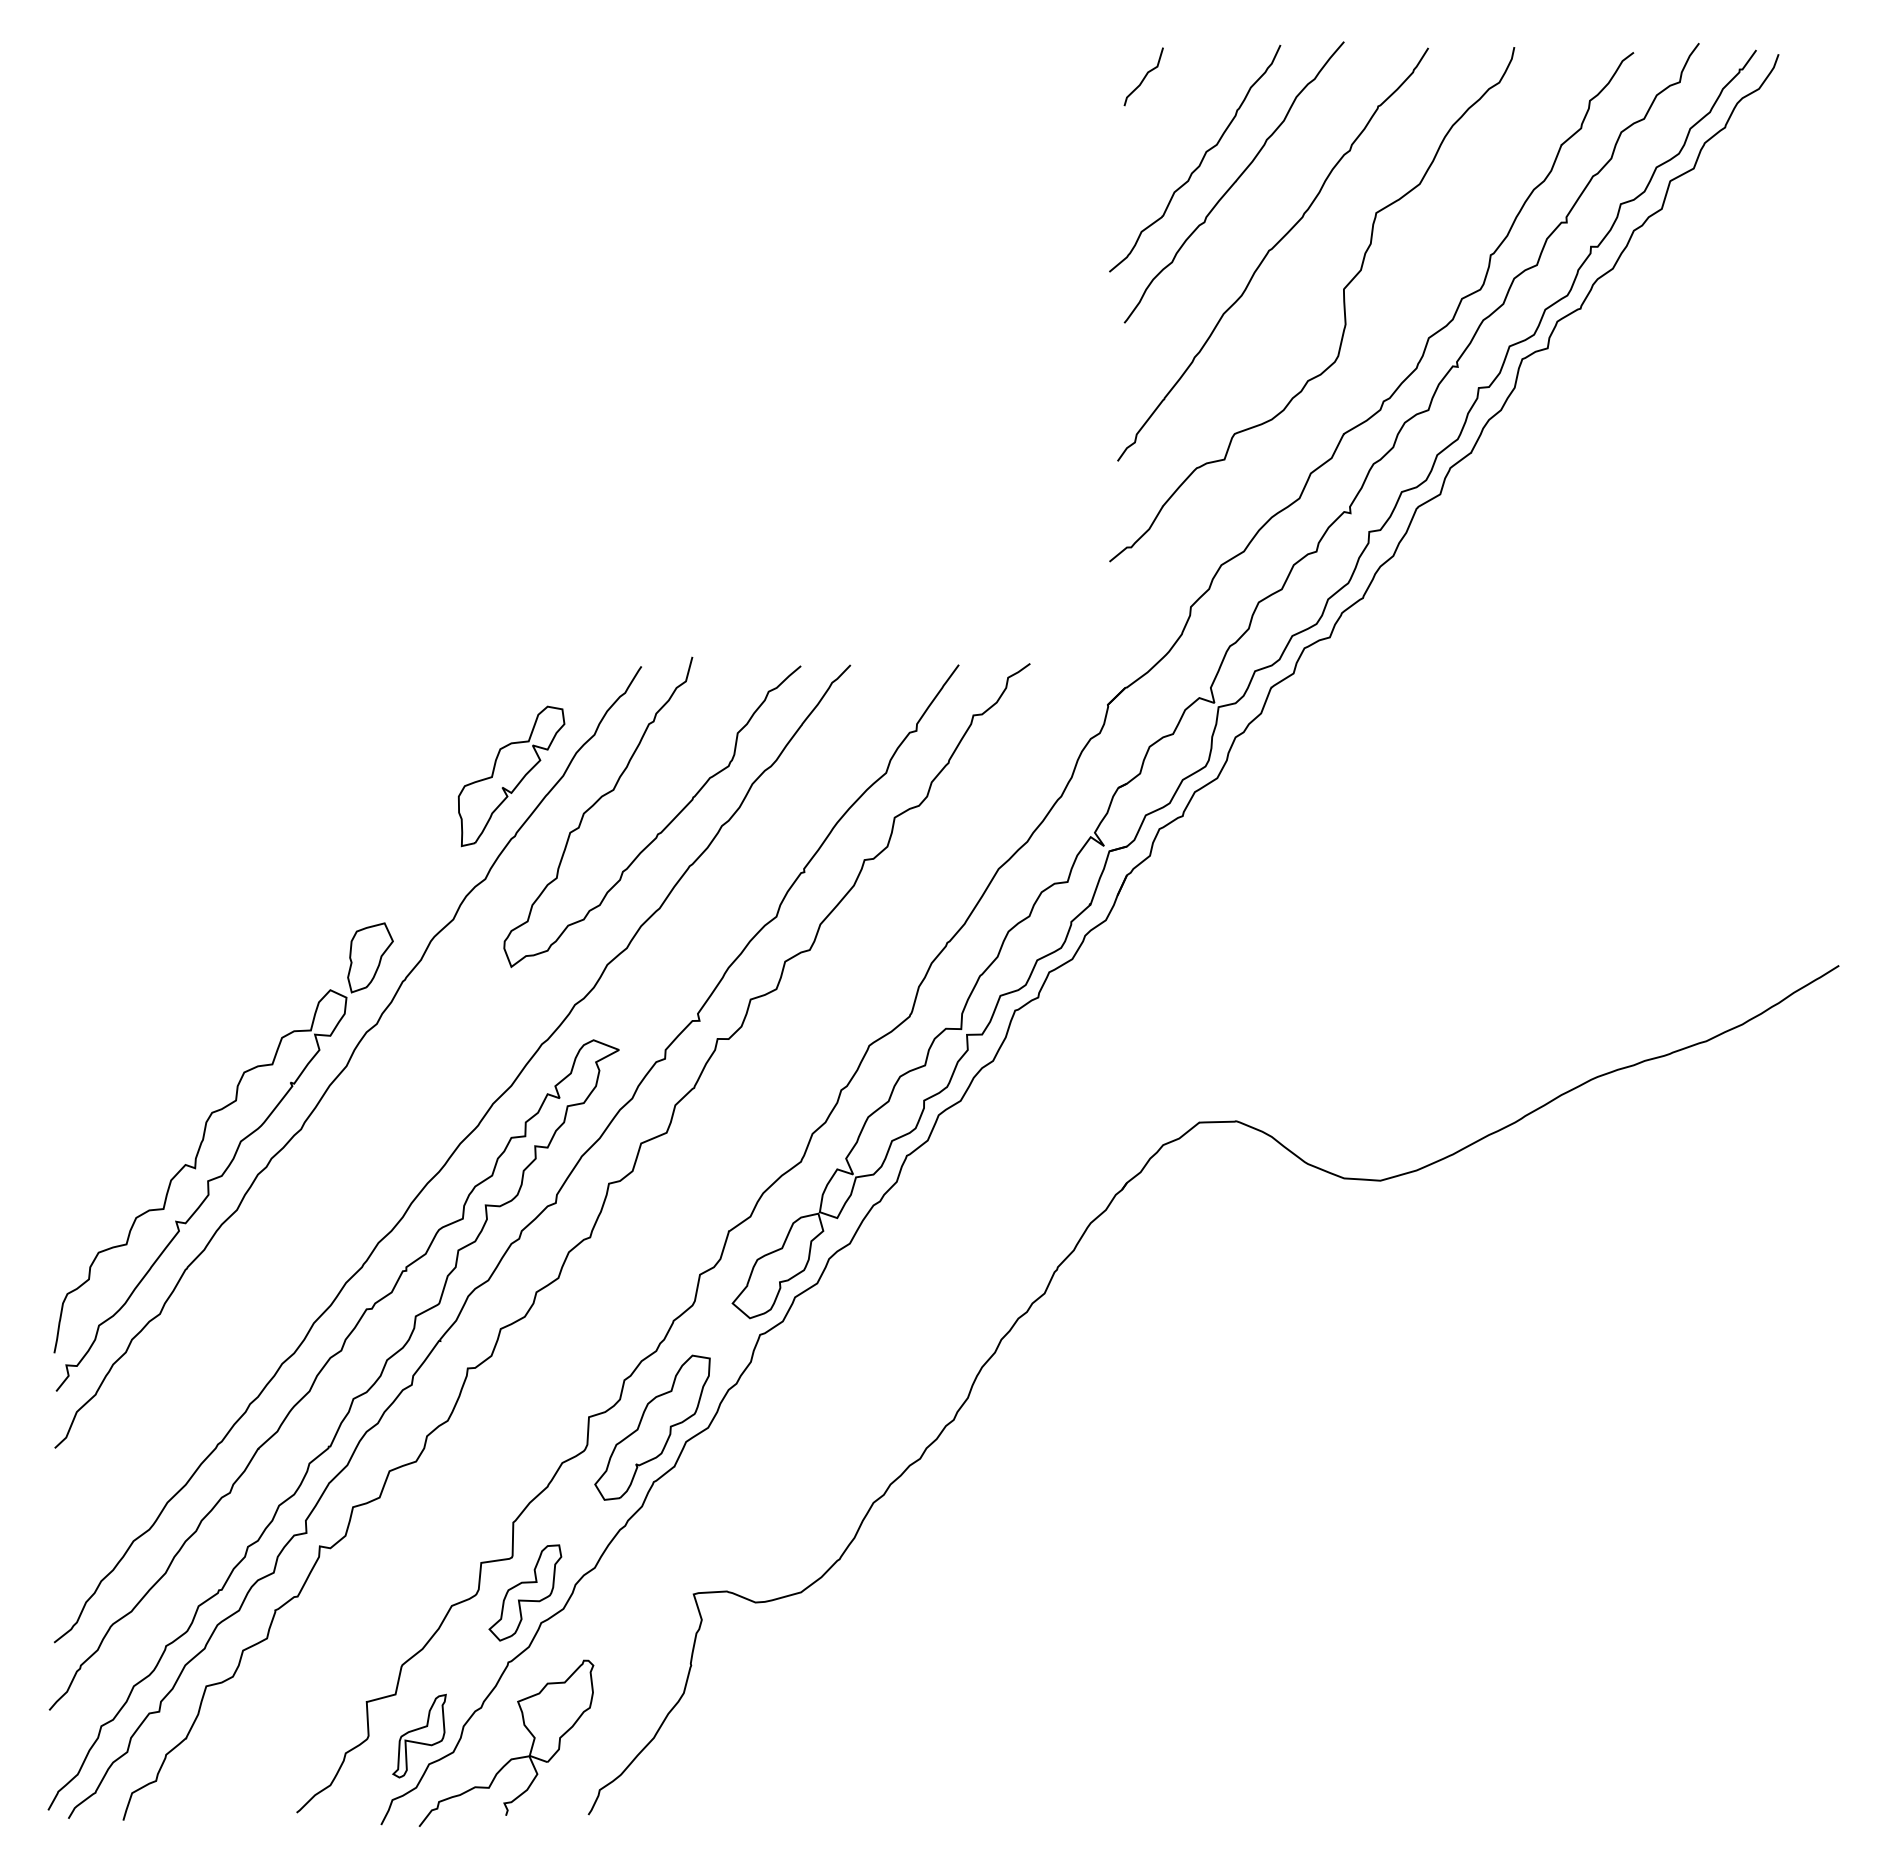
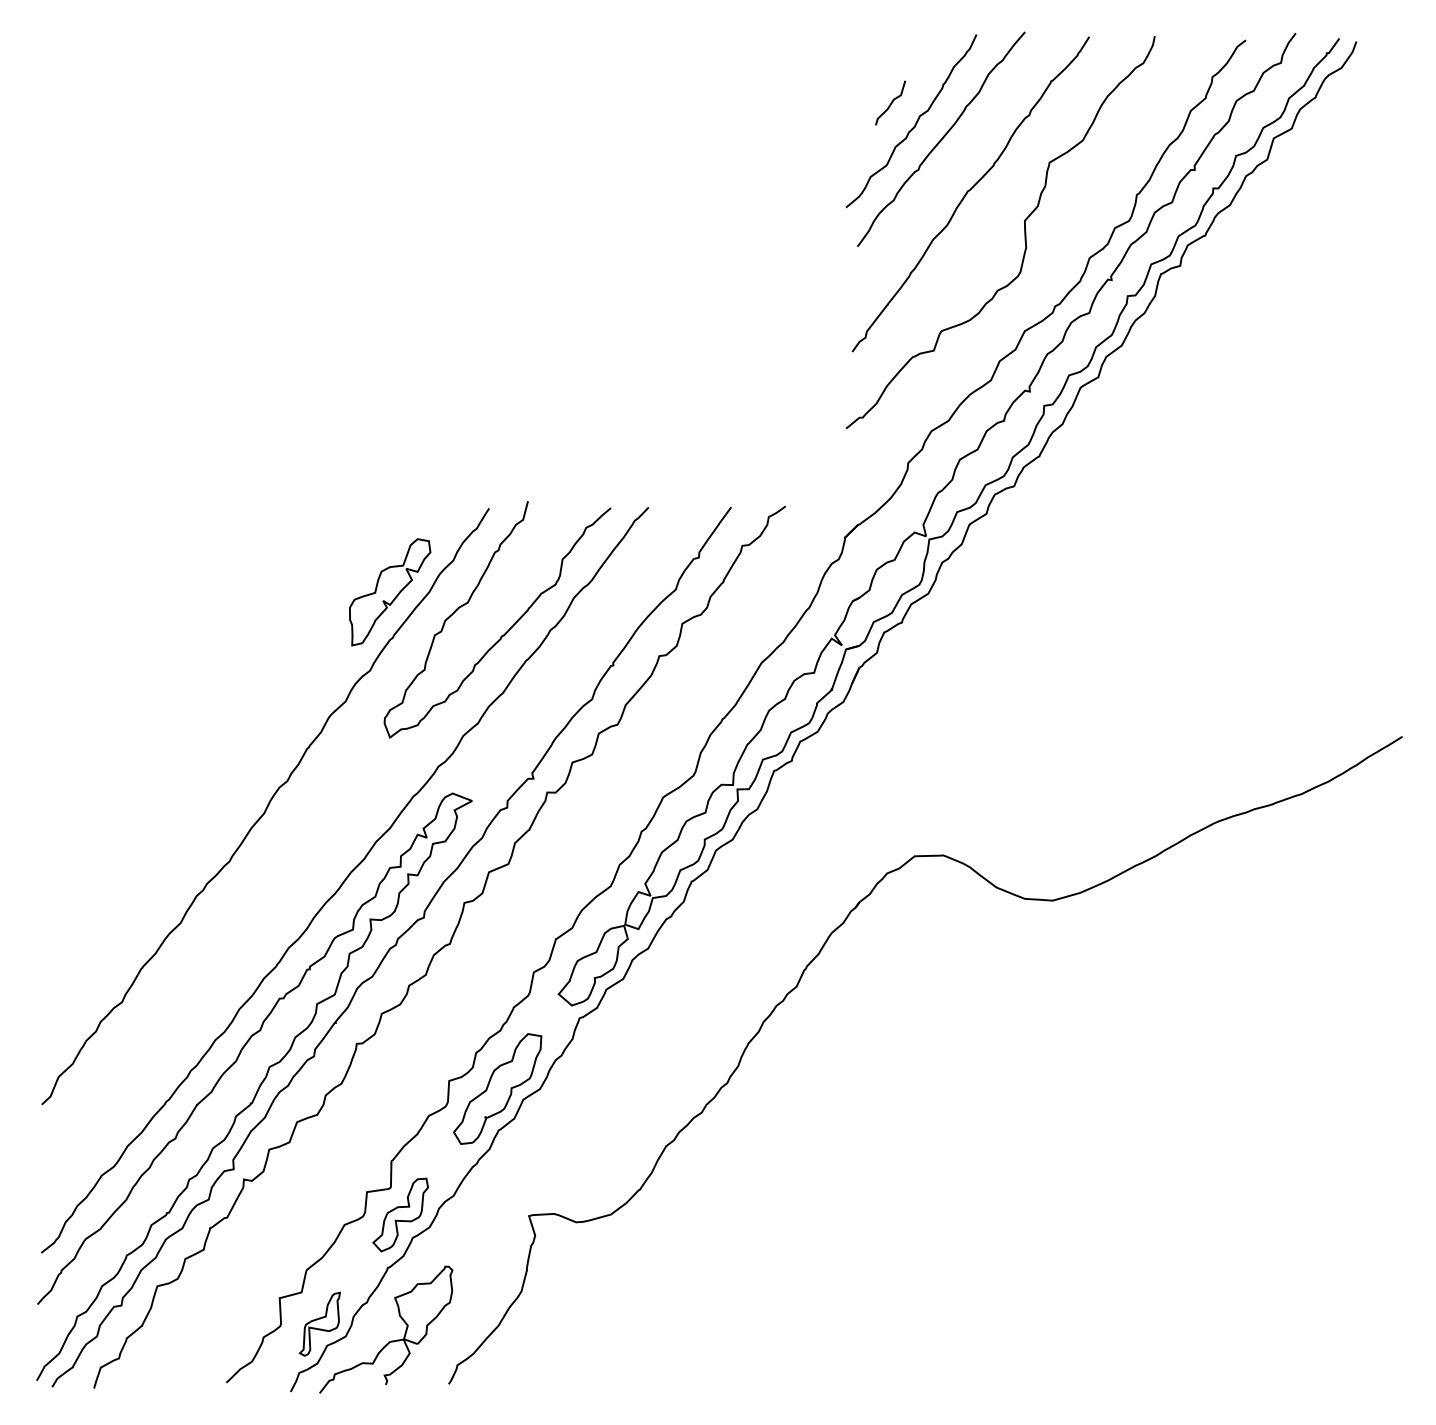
curve: (1144, 76) -> (891, 102), moved
part: (231, 1159) -> (176, 884), removed

